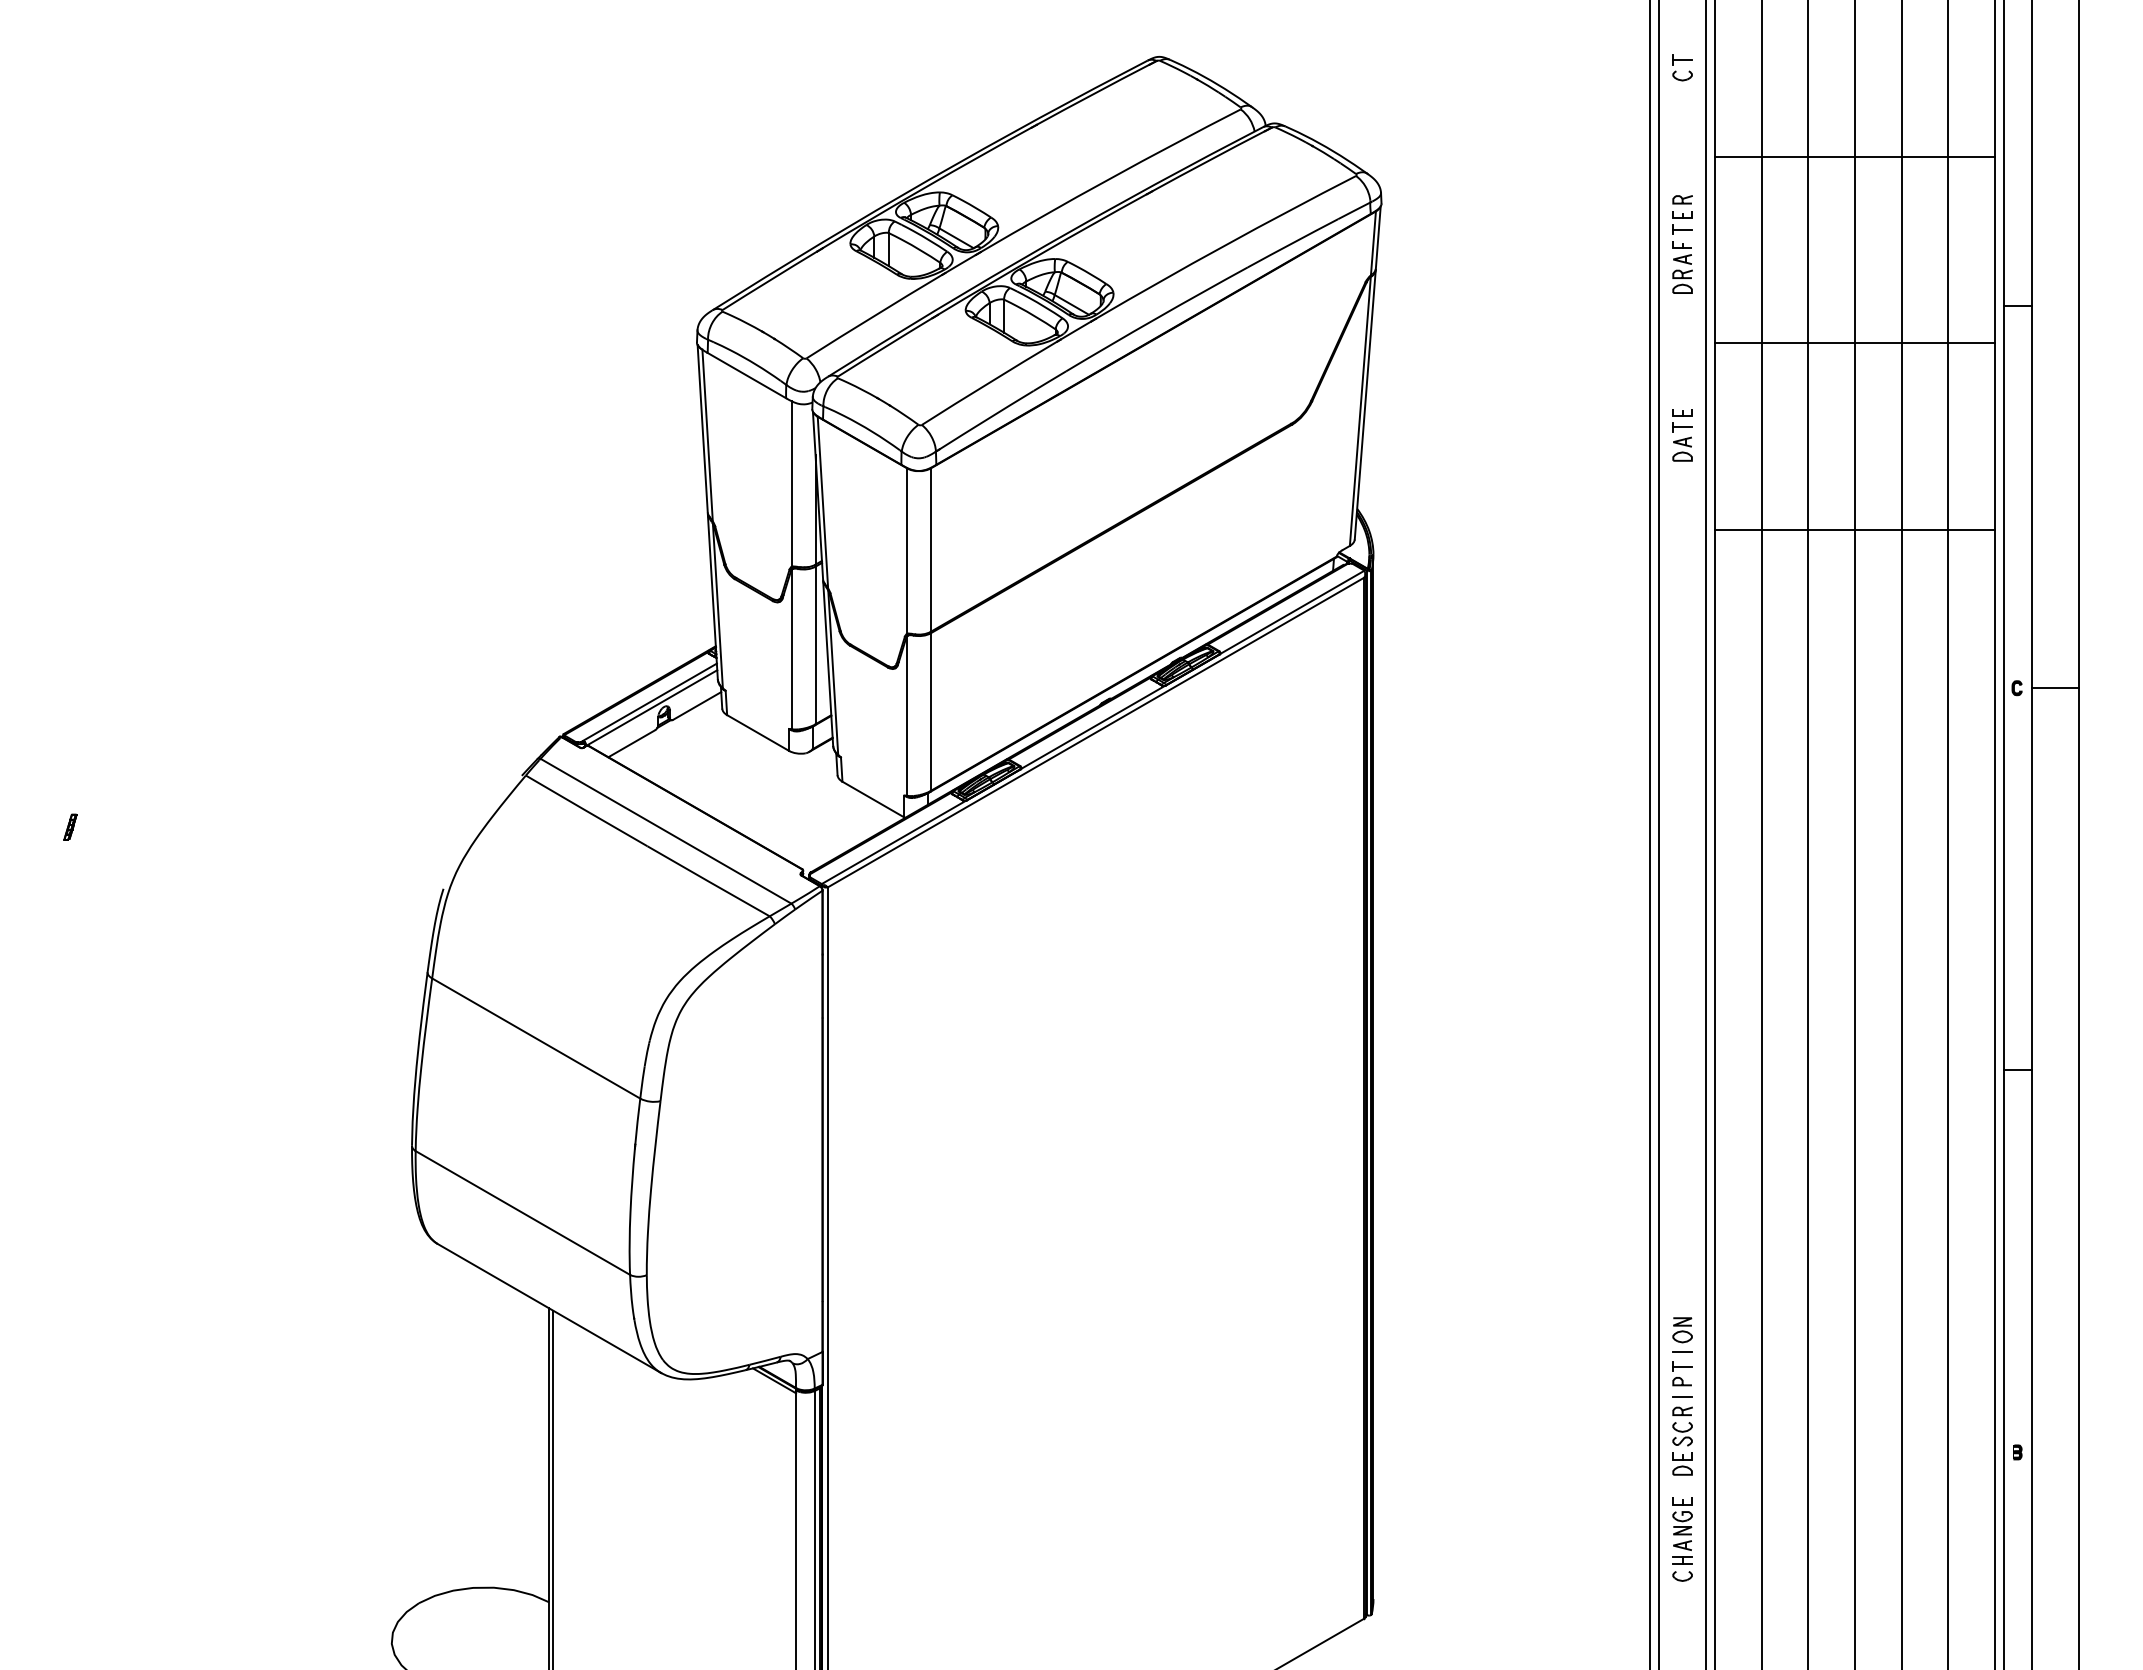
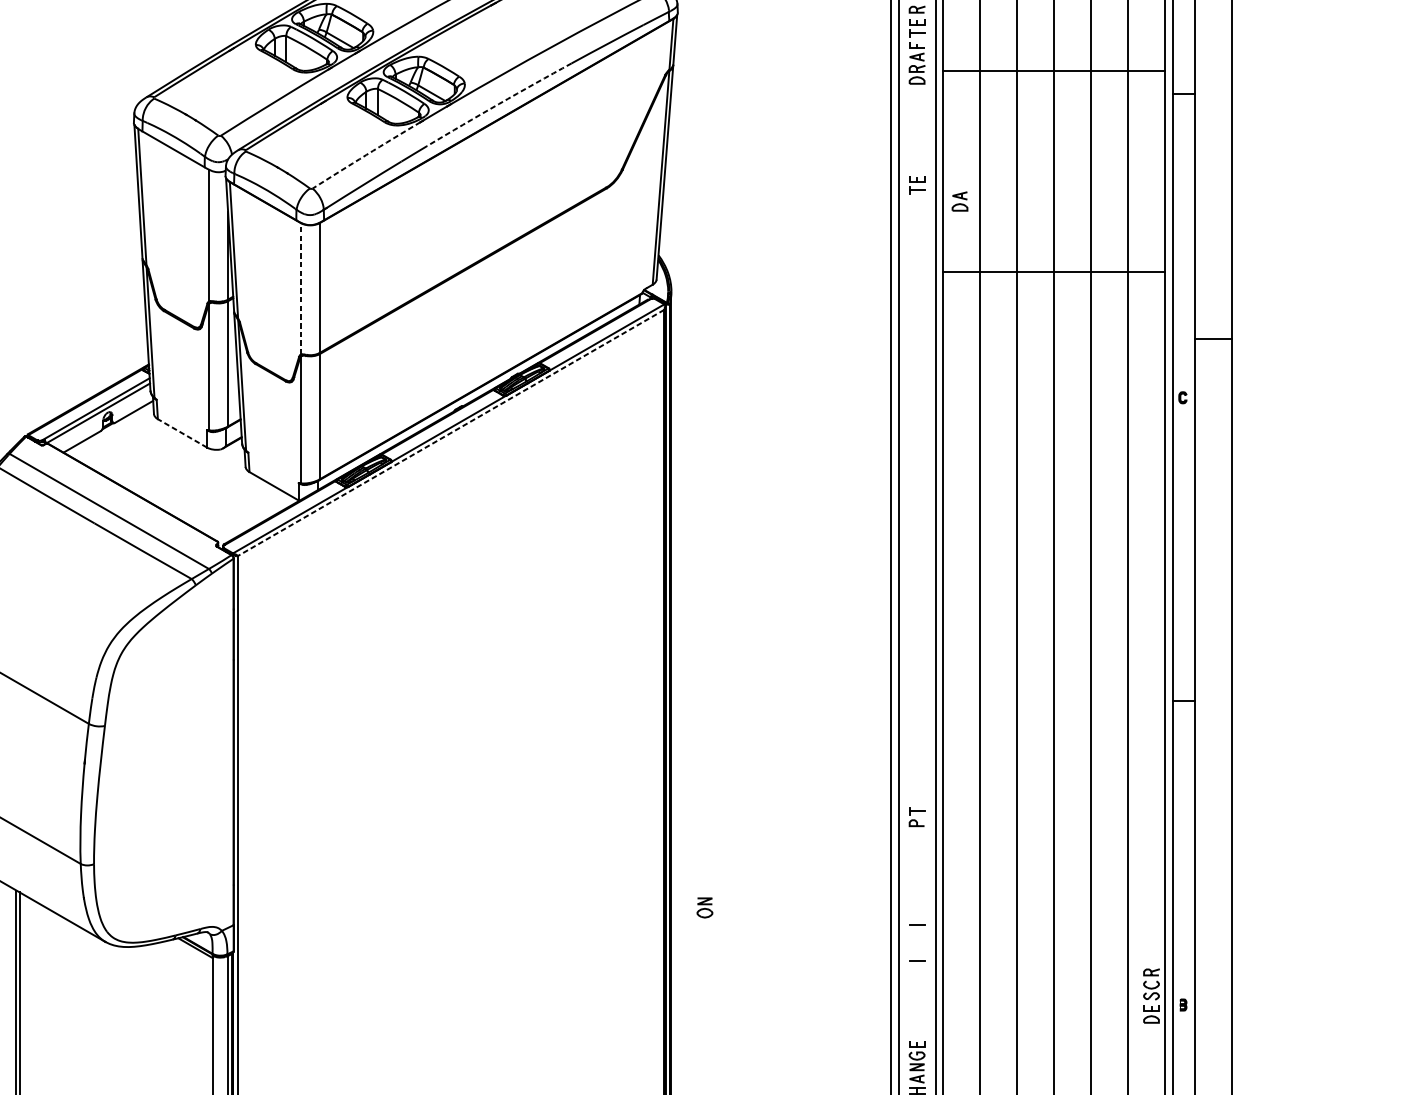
arc: (1156, 318) -> (499, 104), solid -> dashed
line: (1854, 343) -> (1053, 71), moved
arc: (989, 382) -> (366, 154), solid -> dashed
part: (1682, 448) -> (959, 200), moved
line: (907, 551) -> (301, 289), solid -> dashed
line: (2055, 688) -> (1213, 339), moved
line: (1096, 732) -> (451, 432), solid -> dashed
line: (758, 733) -> (182, 433), solid -> dashed
part: (1682, 1330) -> (704, 908), moved
part: (1682, 1373) -> (917, 816), moved
part: (1682, 1440) -> (1151, 995), moved

